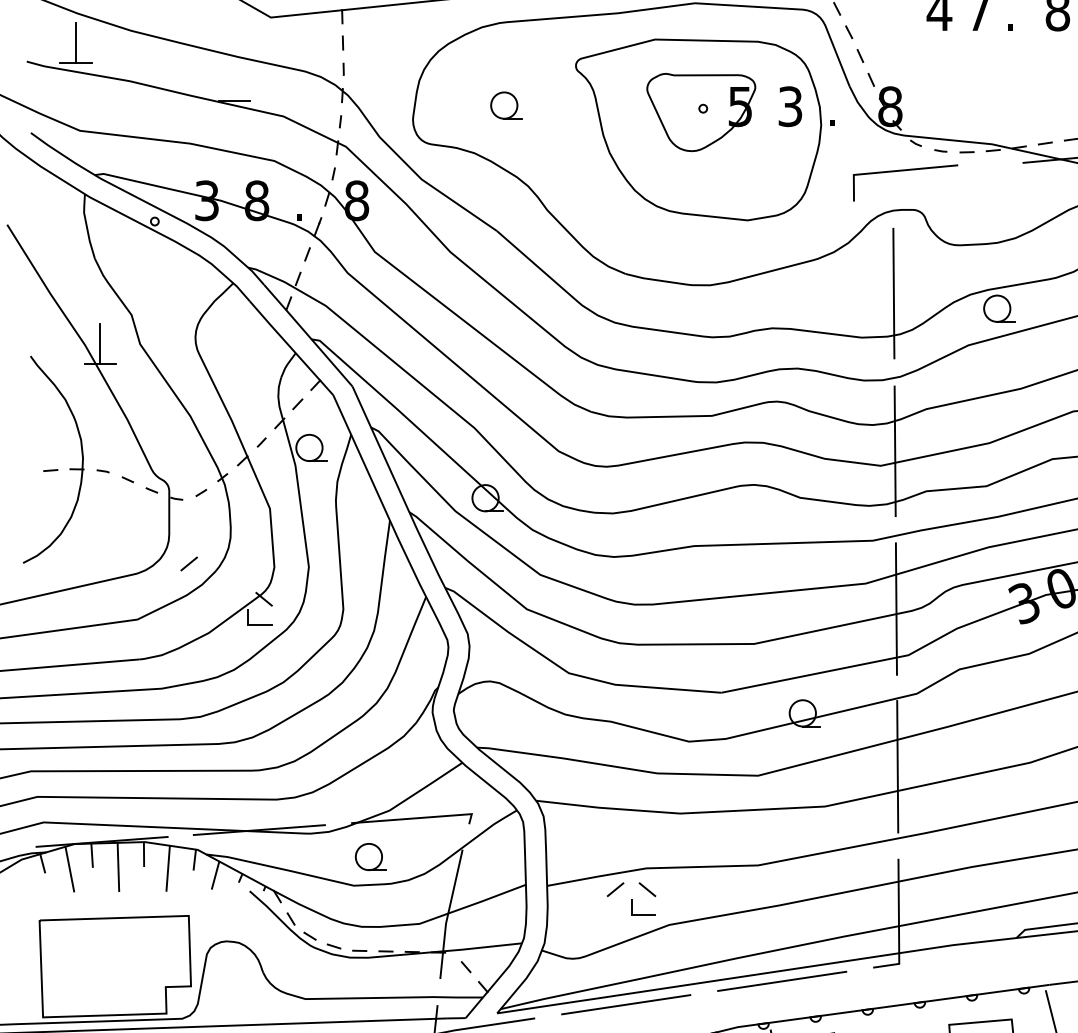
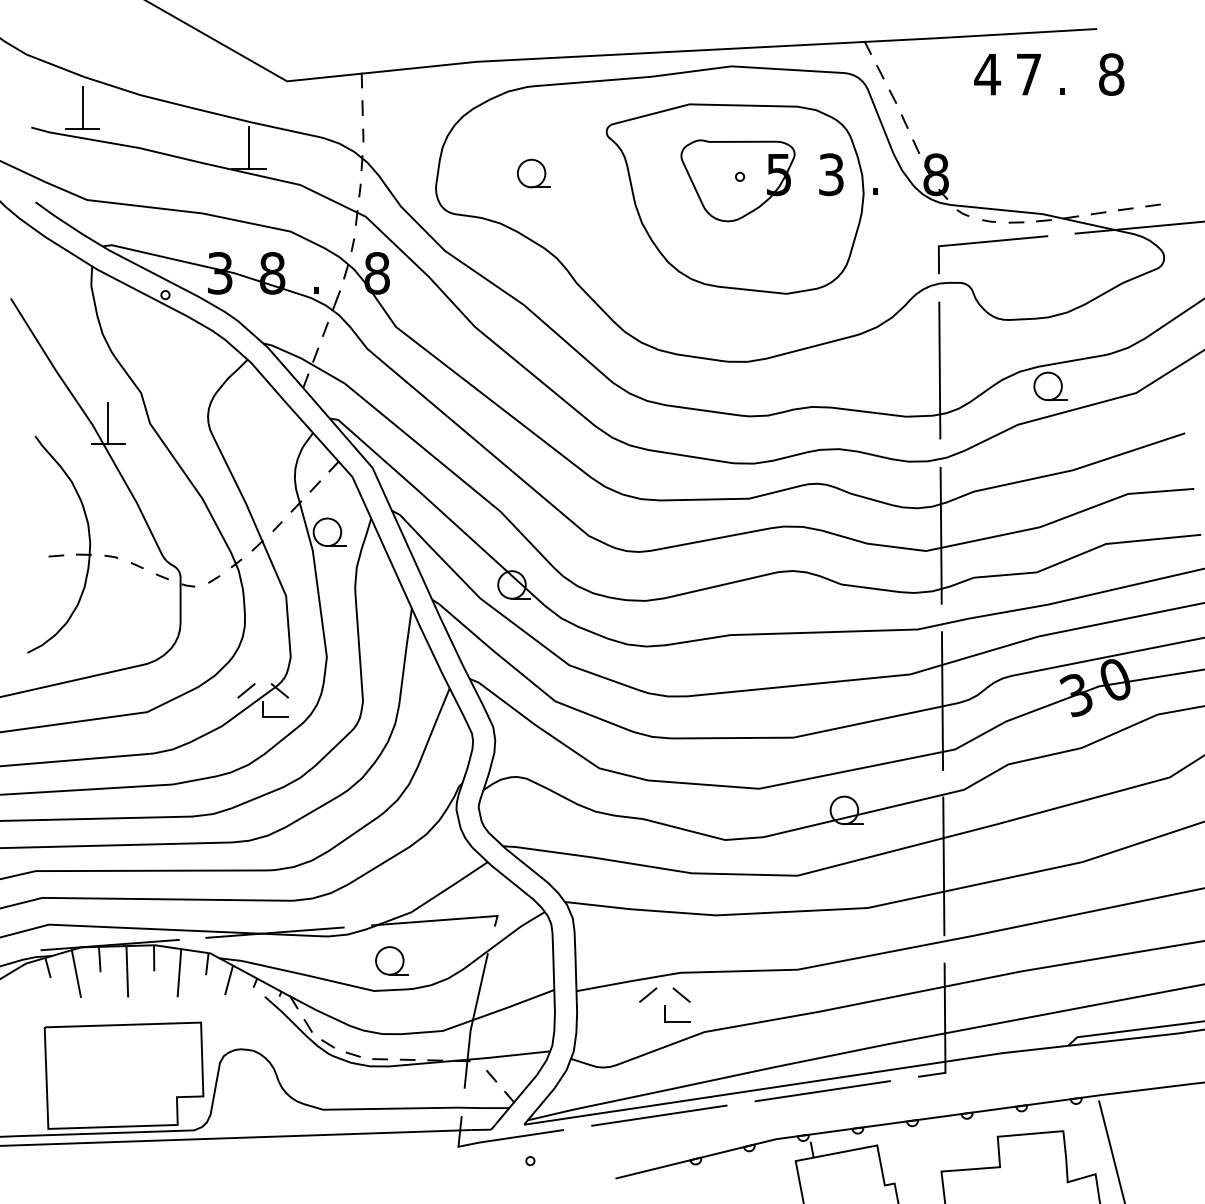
line: (235, 80) -> (249, 147), added
line: (905, 171) -> (993, 242), moved
line: (189, 563) -> (246, 690), moved

